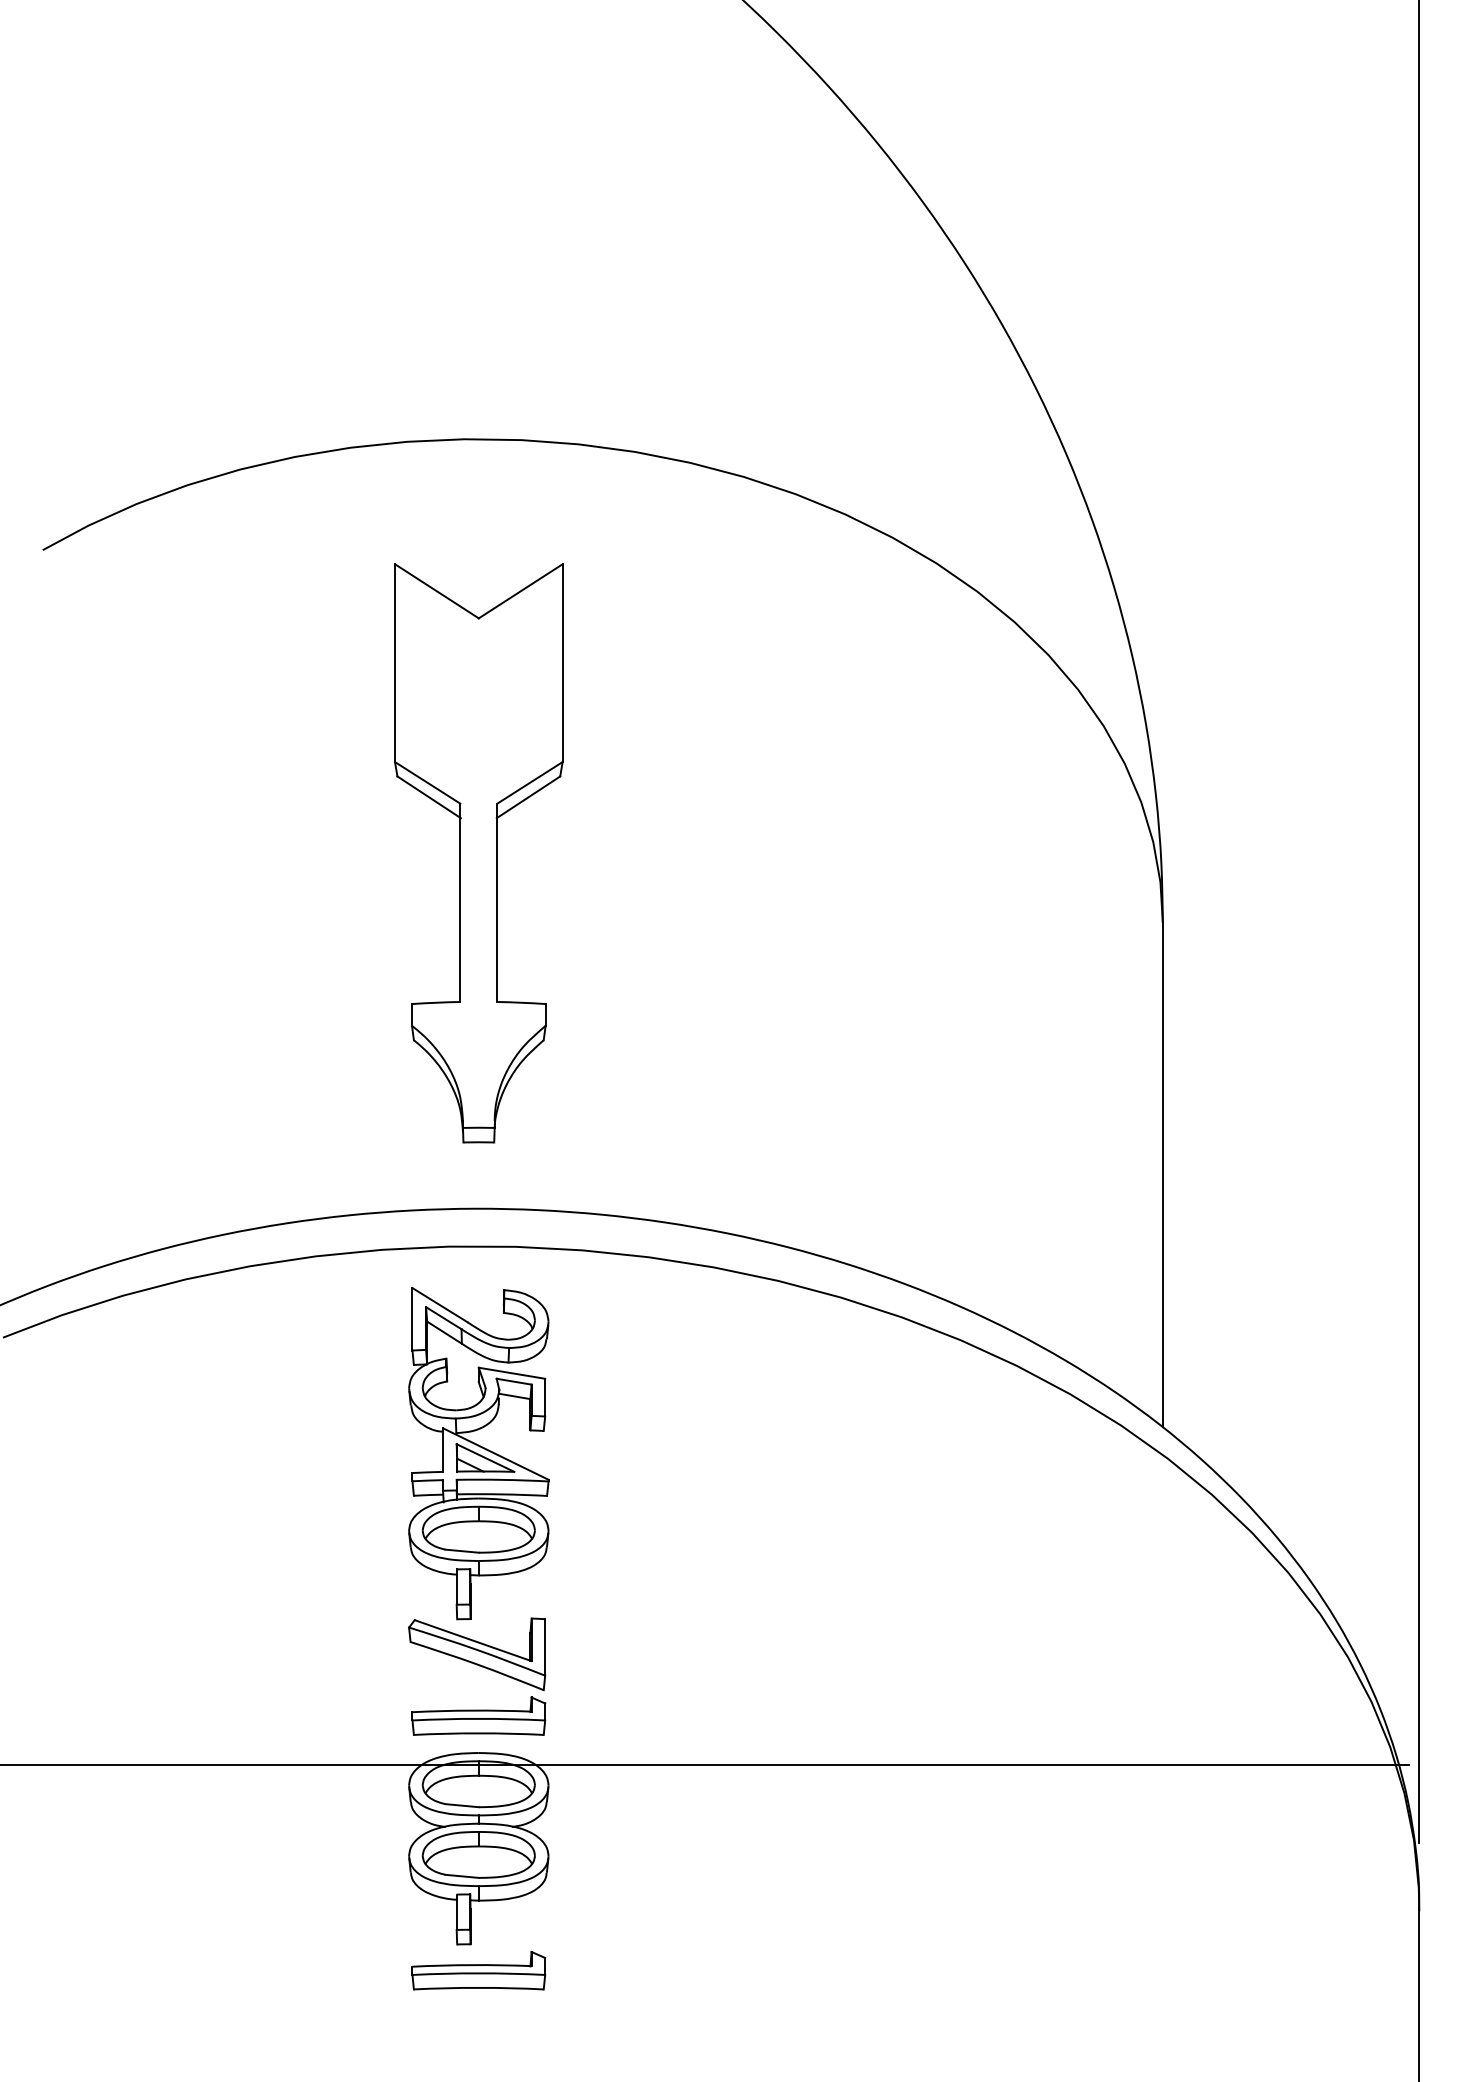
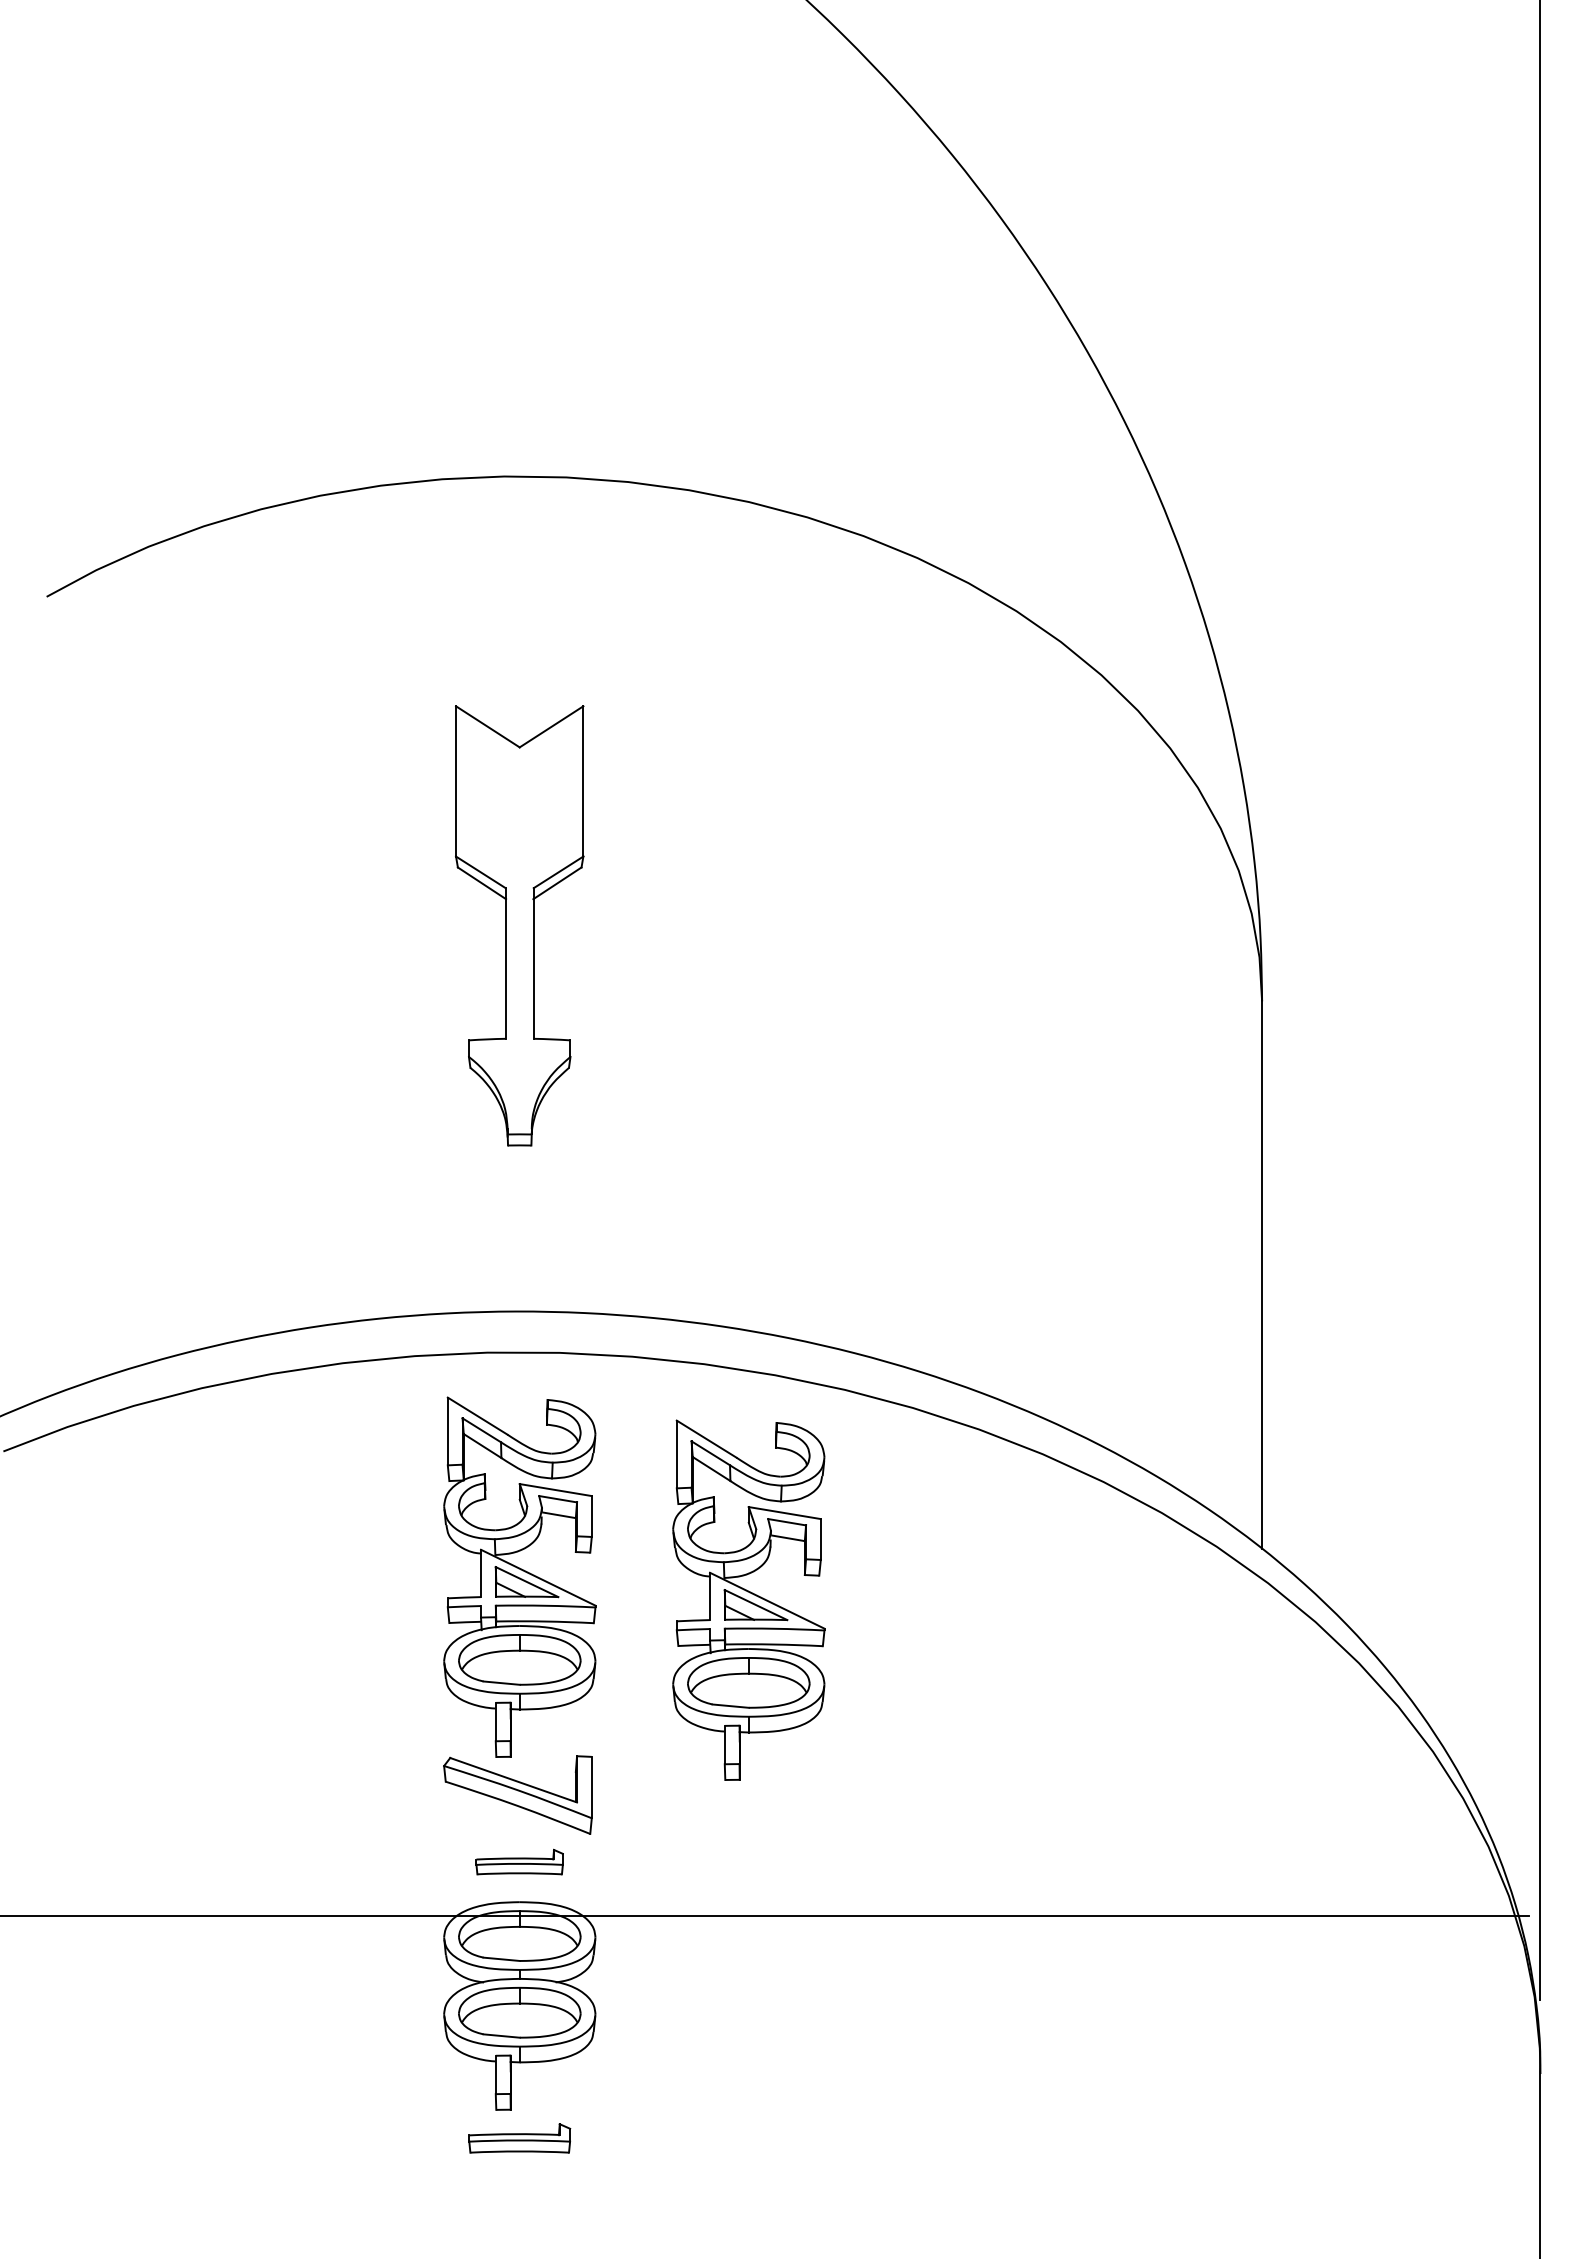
part: (478, 853) -> (519, 925), size x0.7
part: (689, 1474) -> (748, 1599), added
part: (478, 1715) -> (519, 1861), size x0.6
part: (478, 1970) -> (519, 2138), size x0.7

